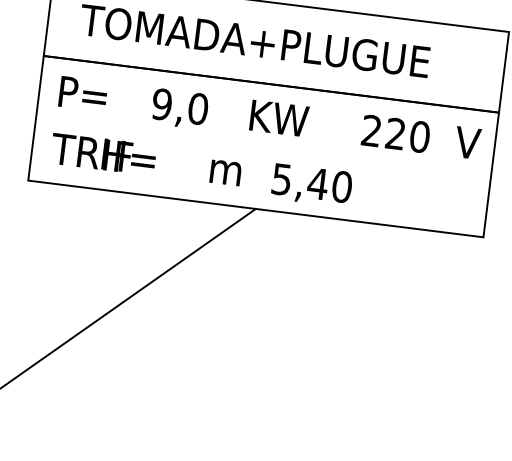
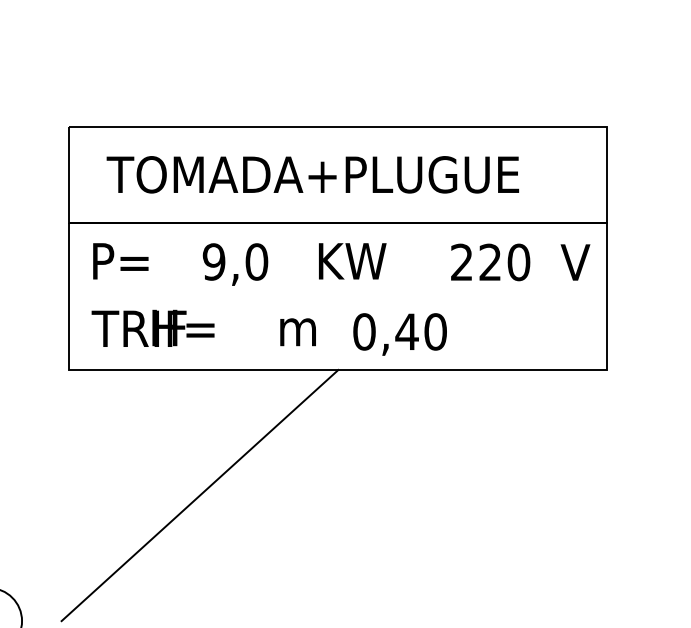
text: (281, 179) -> (364, 331), 5,40 -> 0,40

